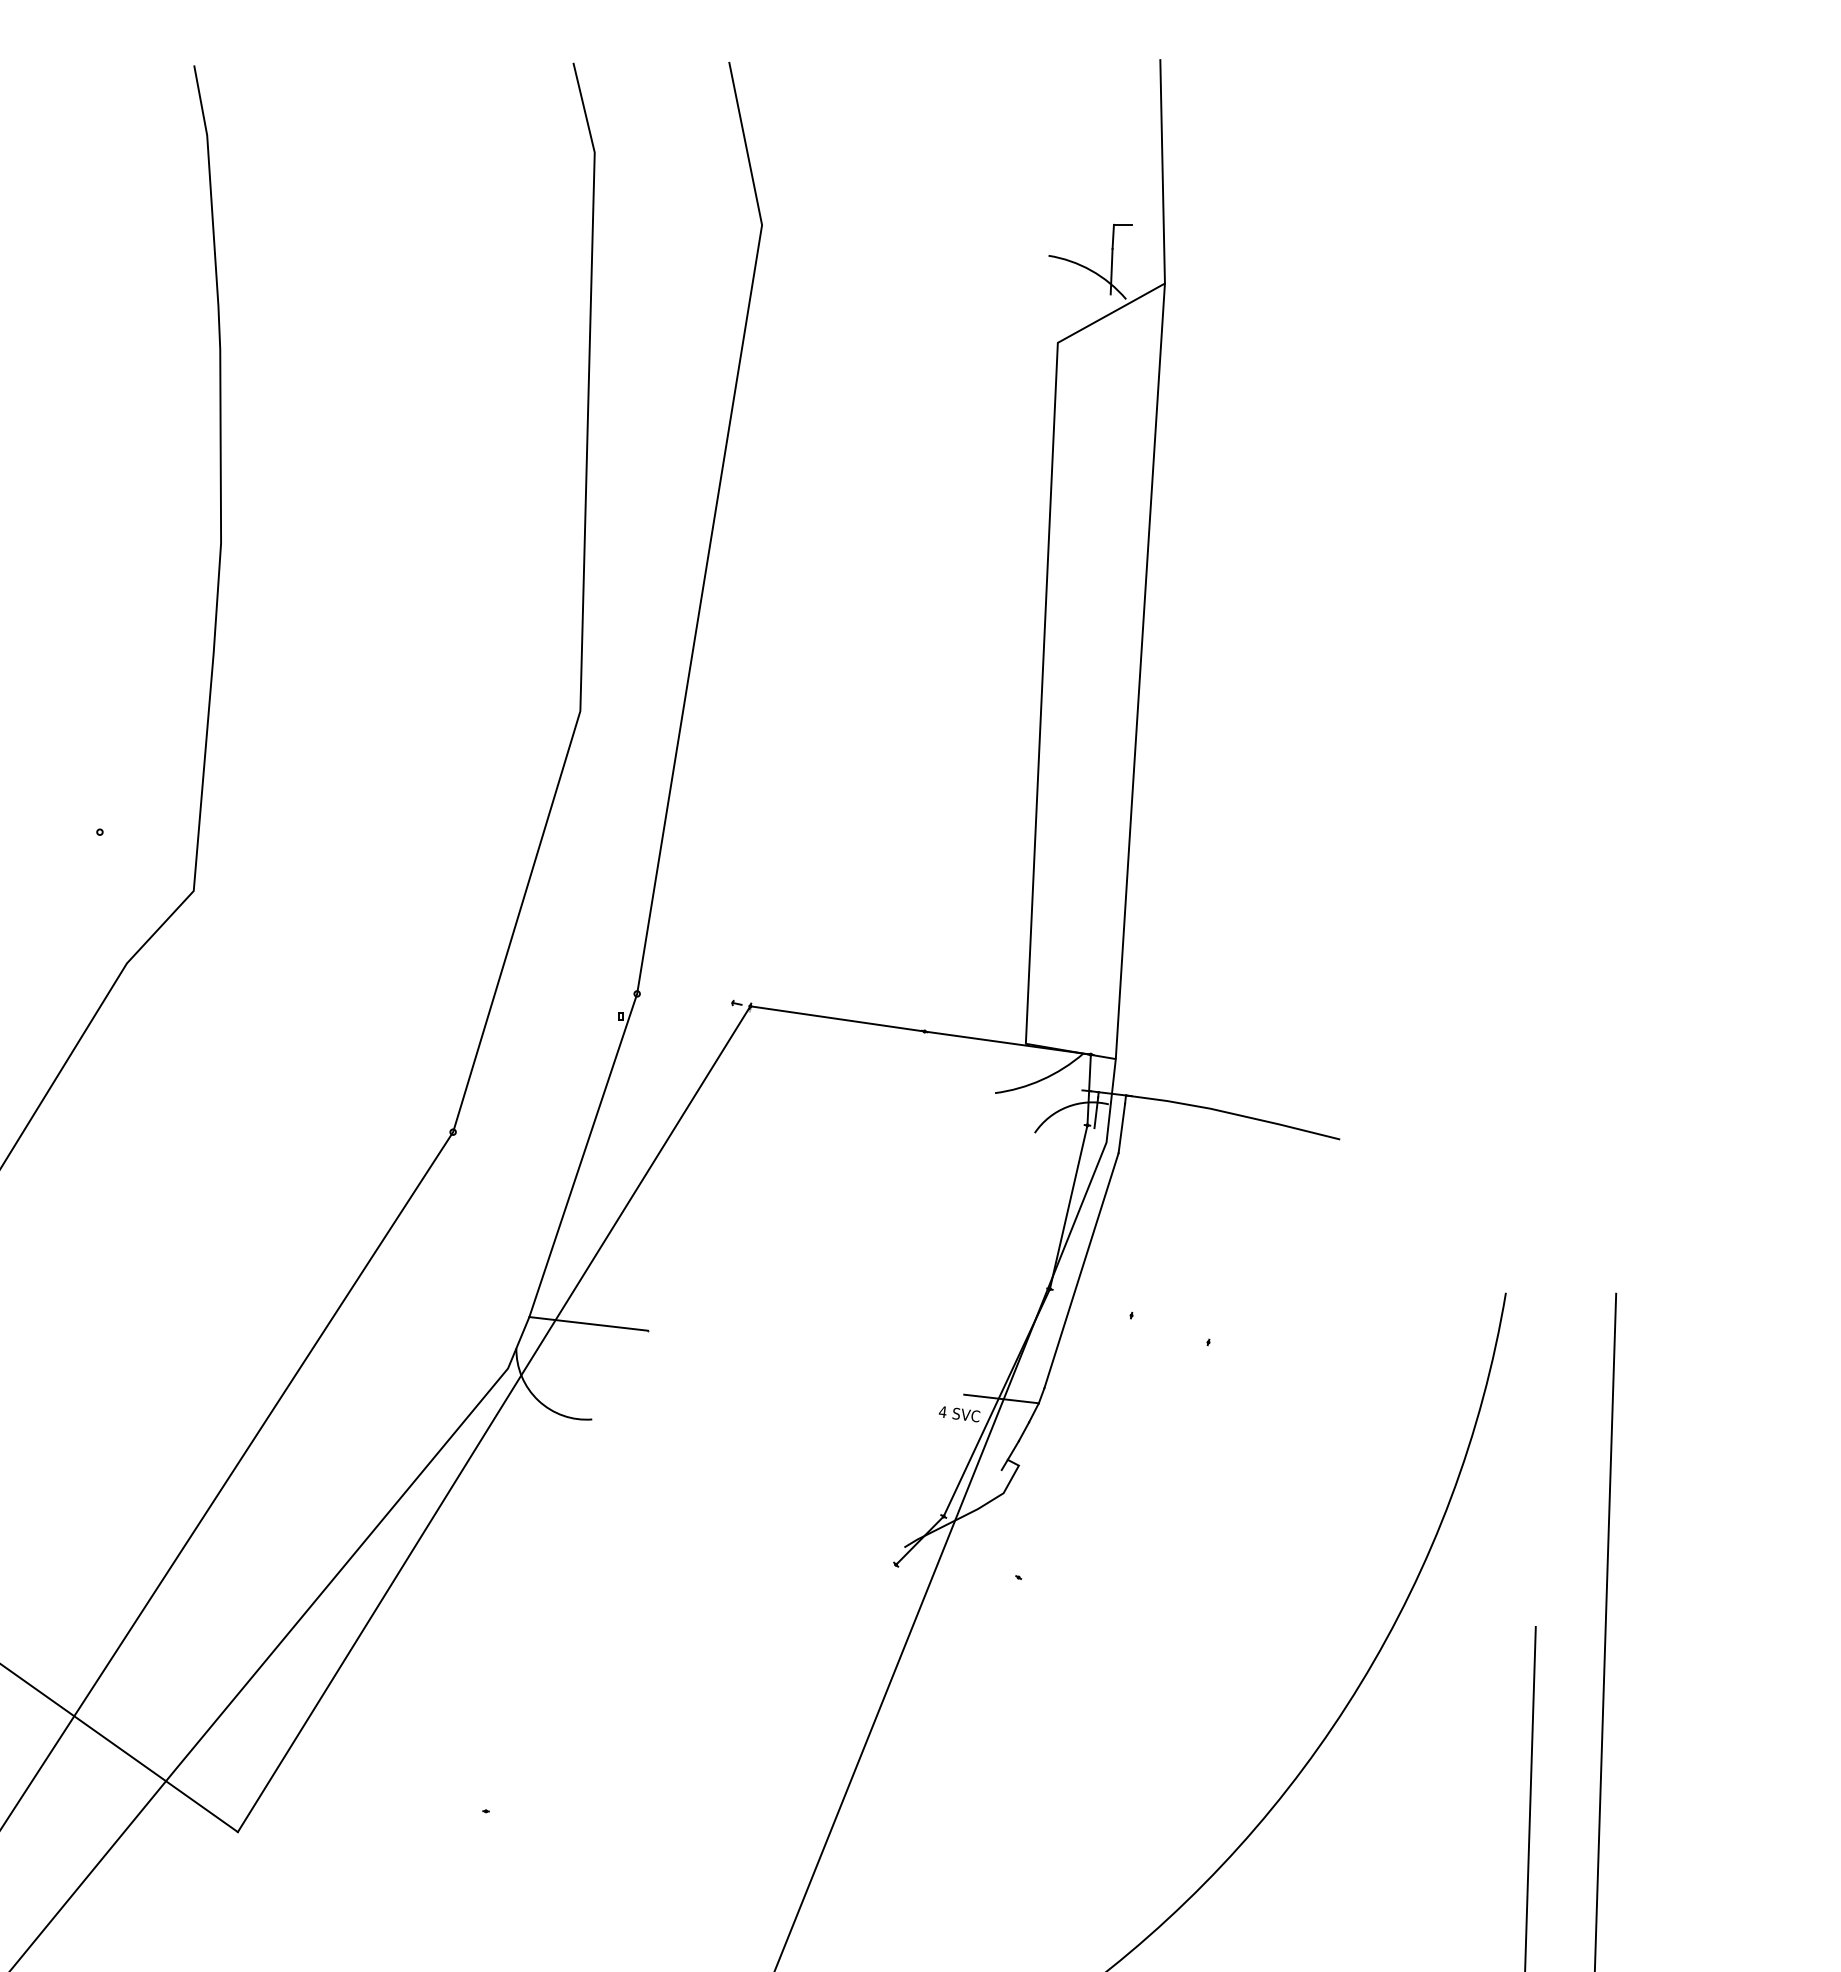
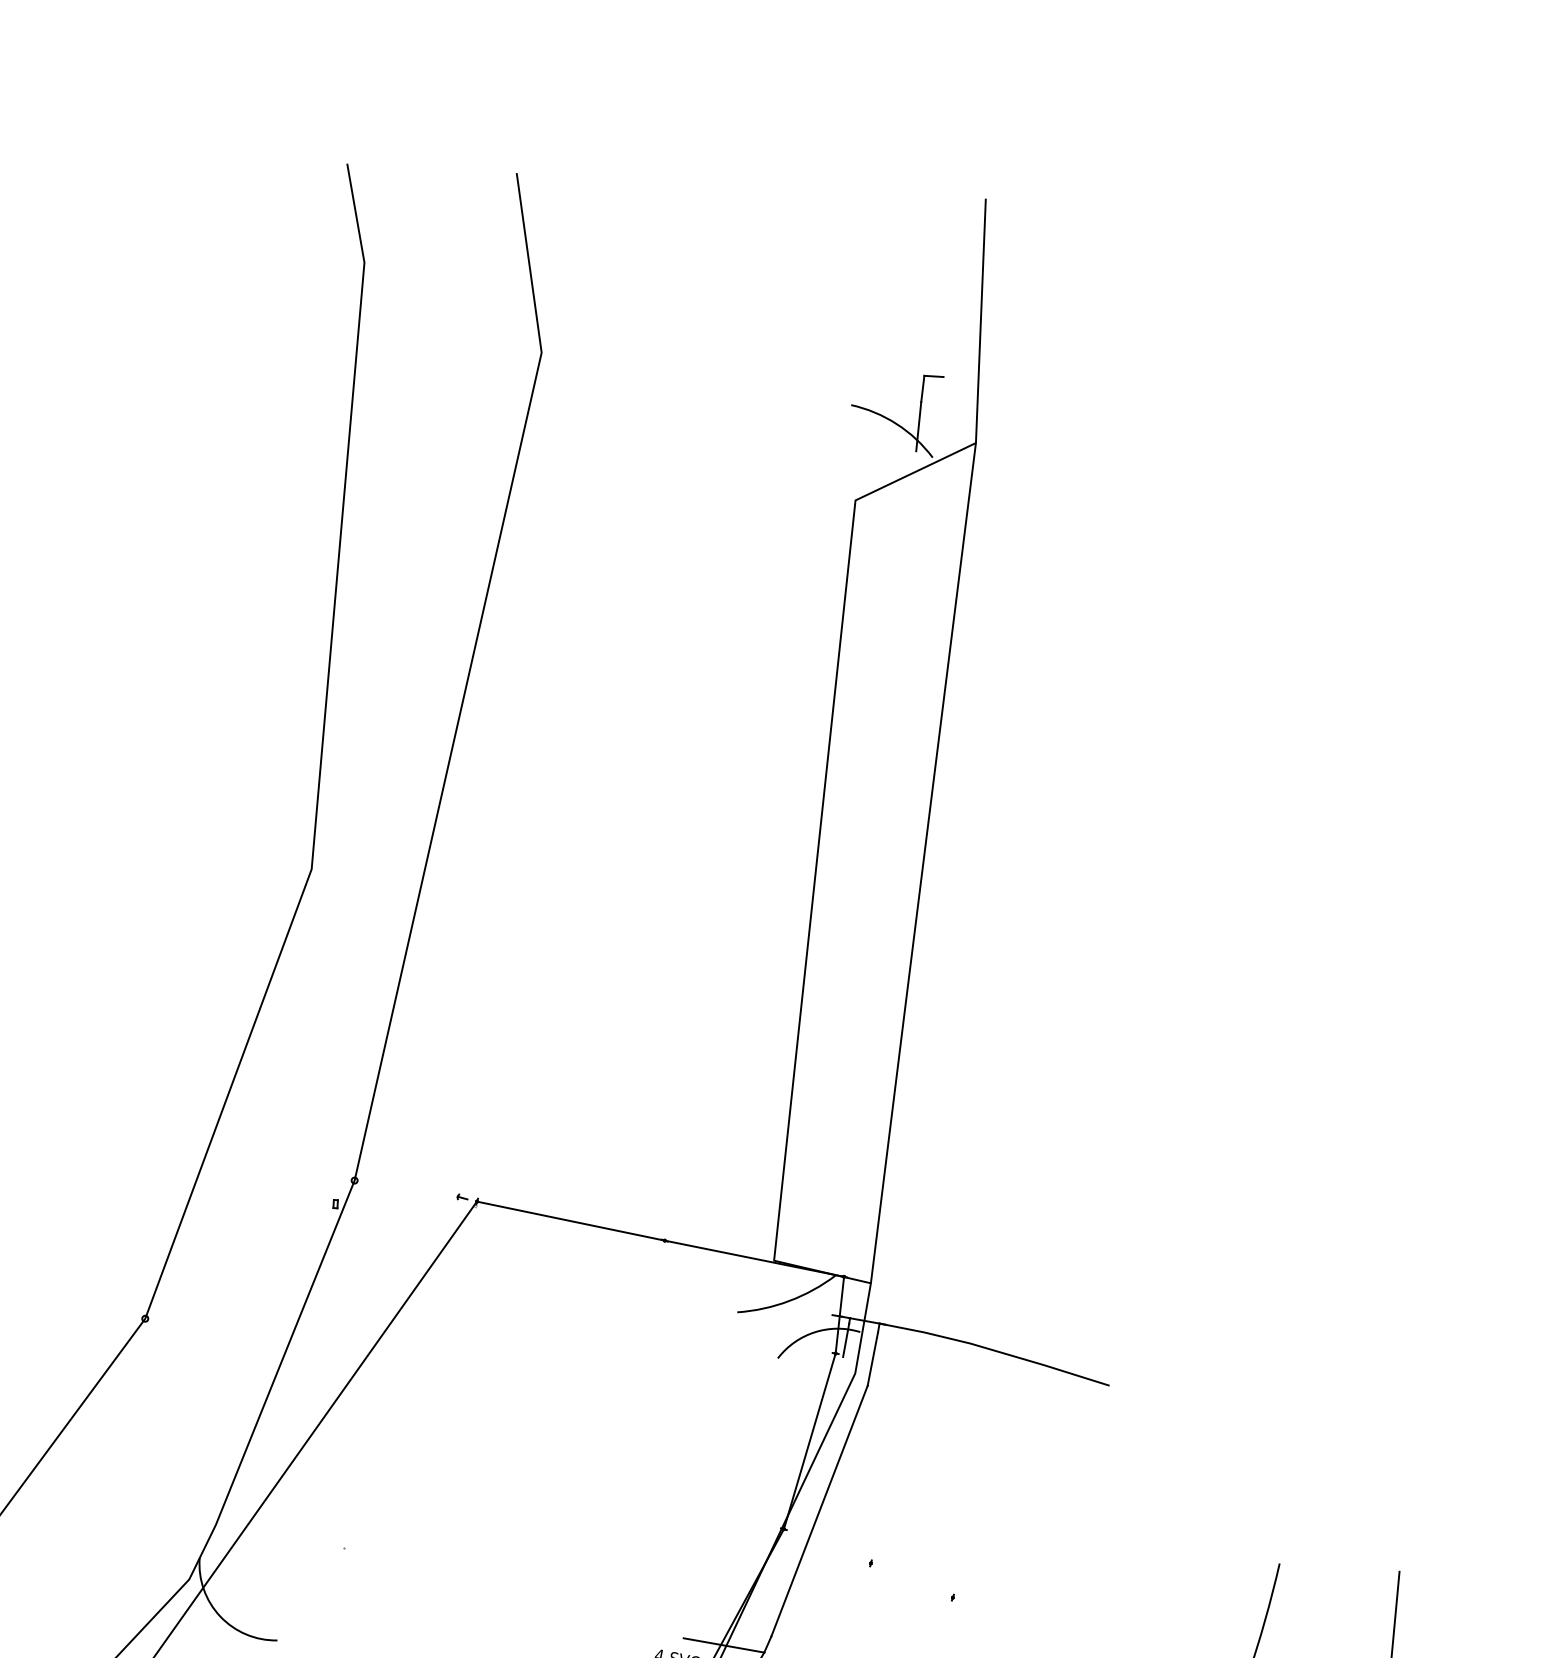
line: (588, 1323) -> (279, 1535), removed

